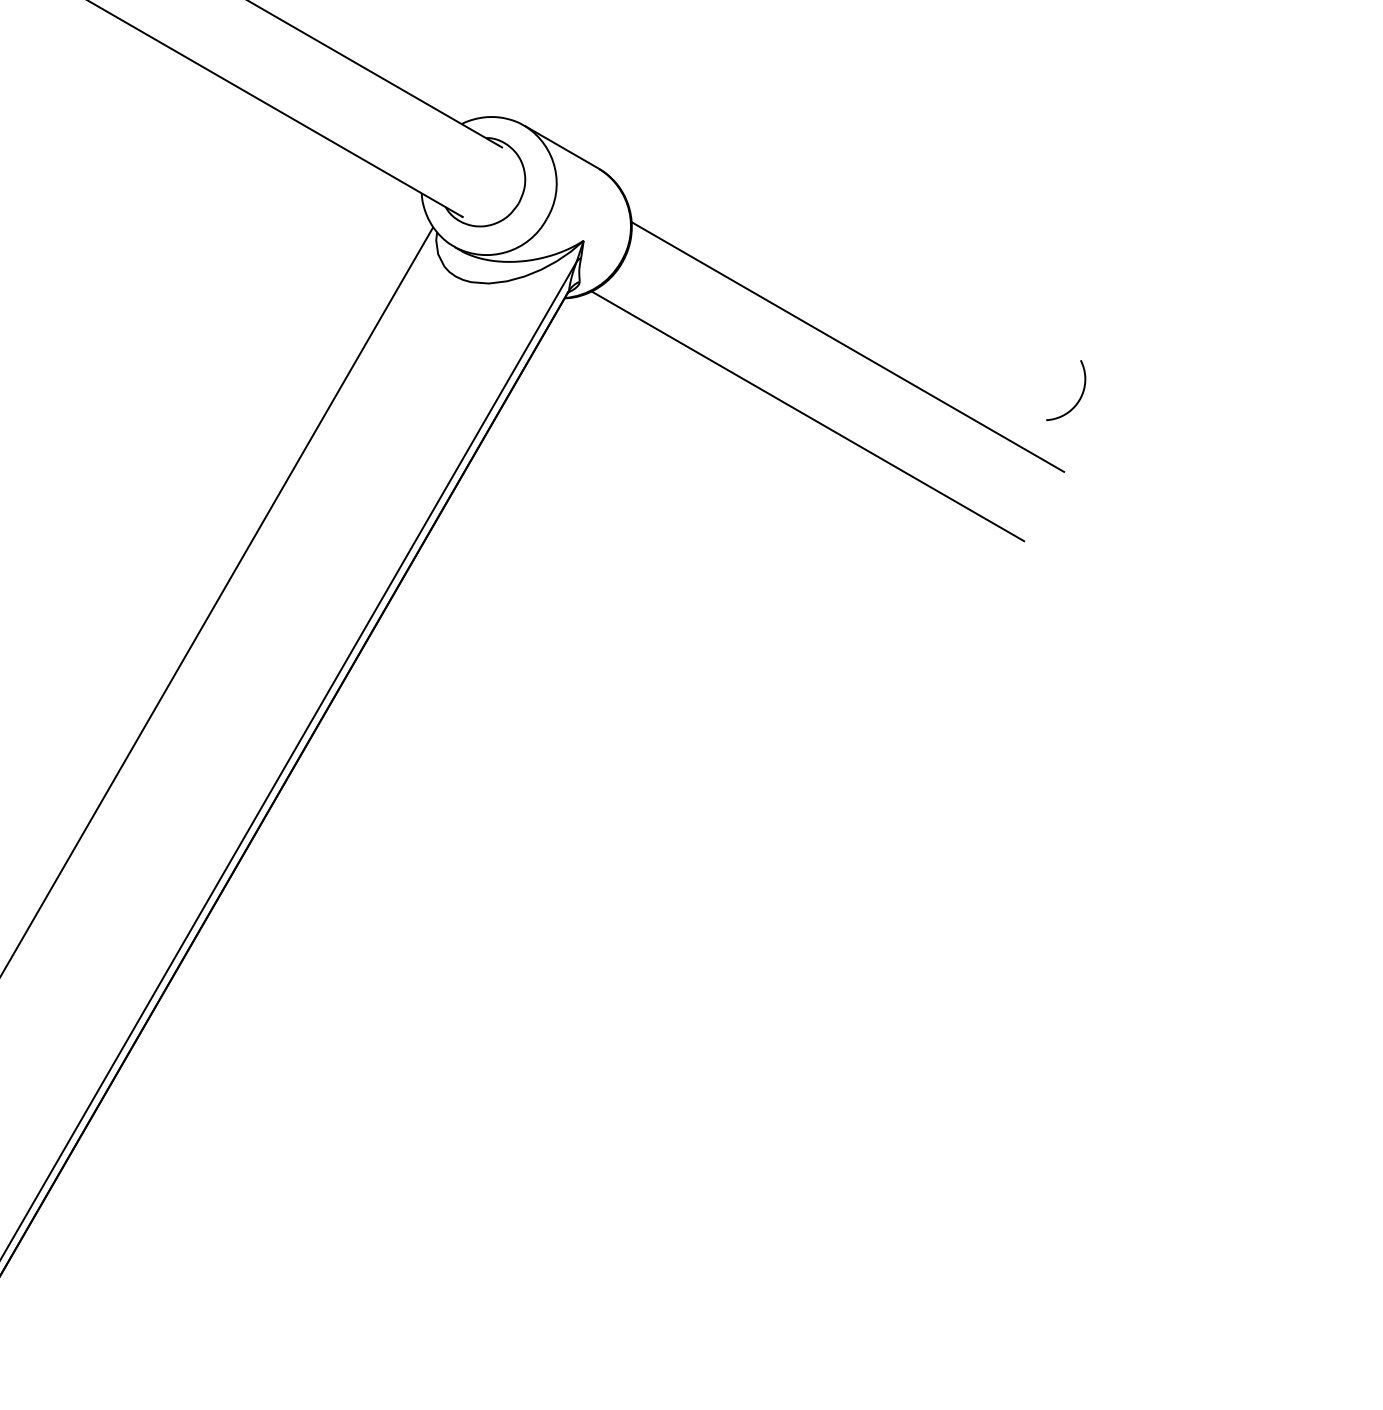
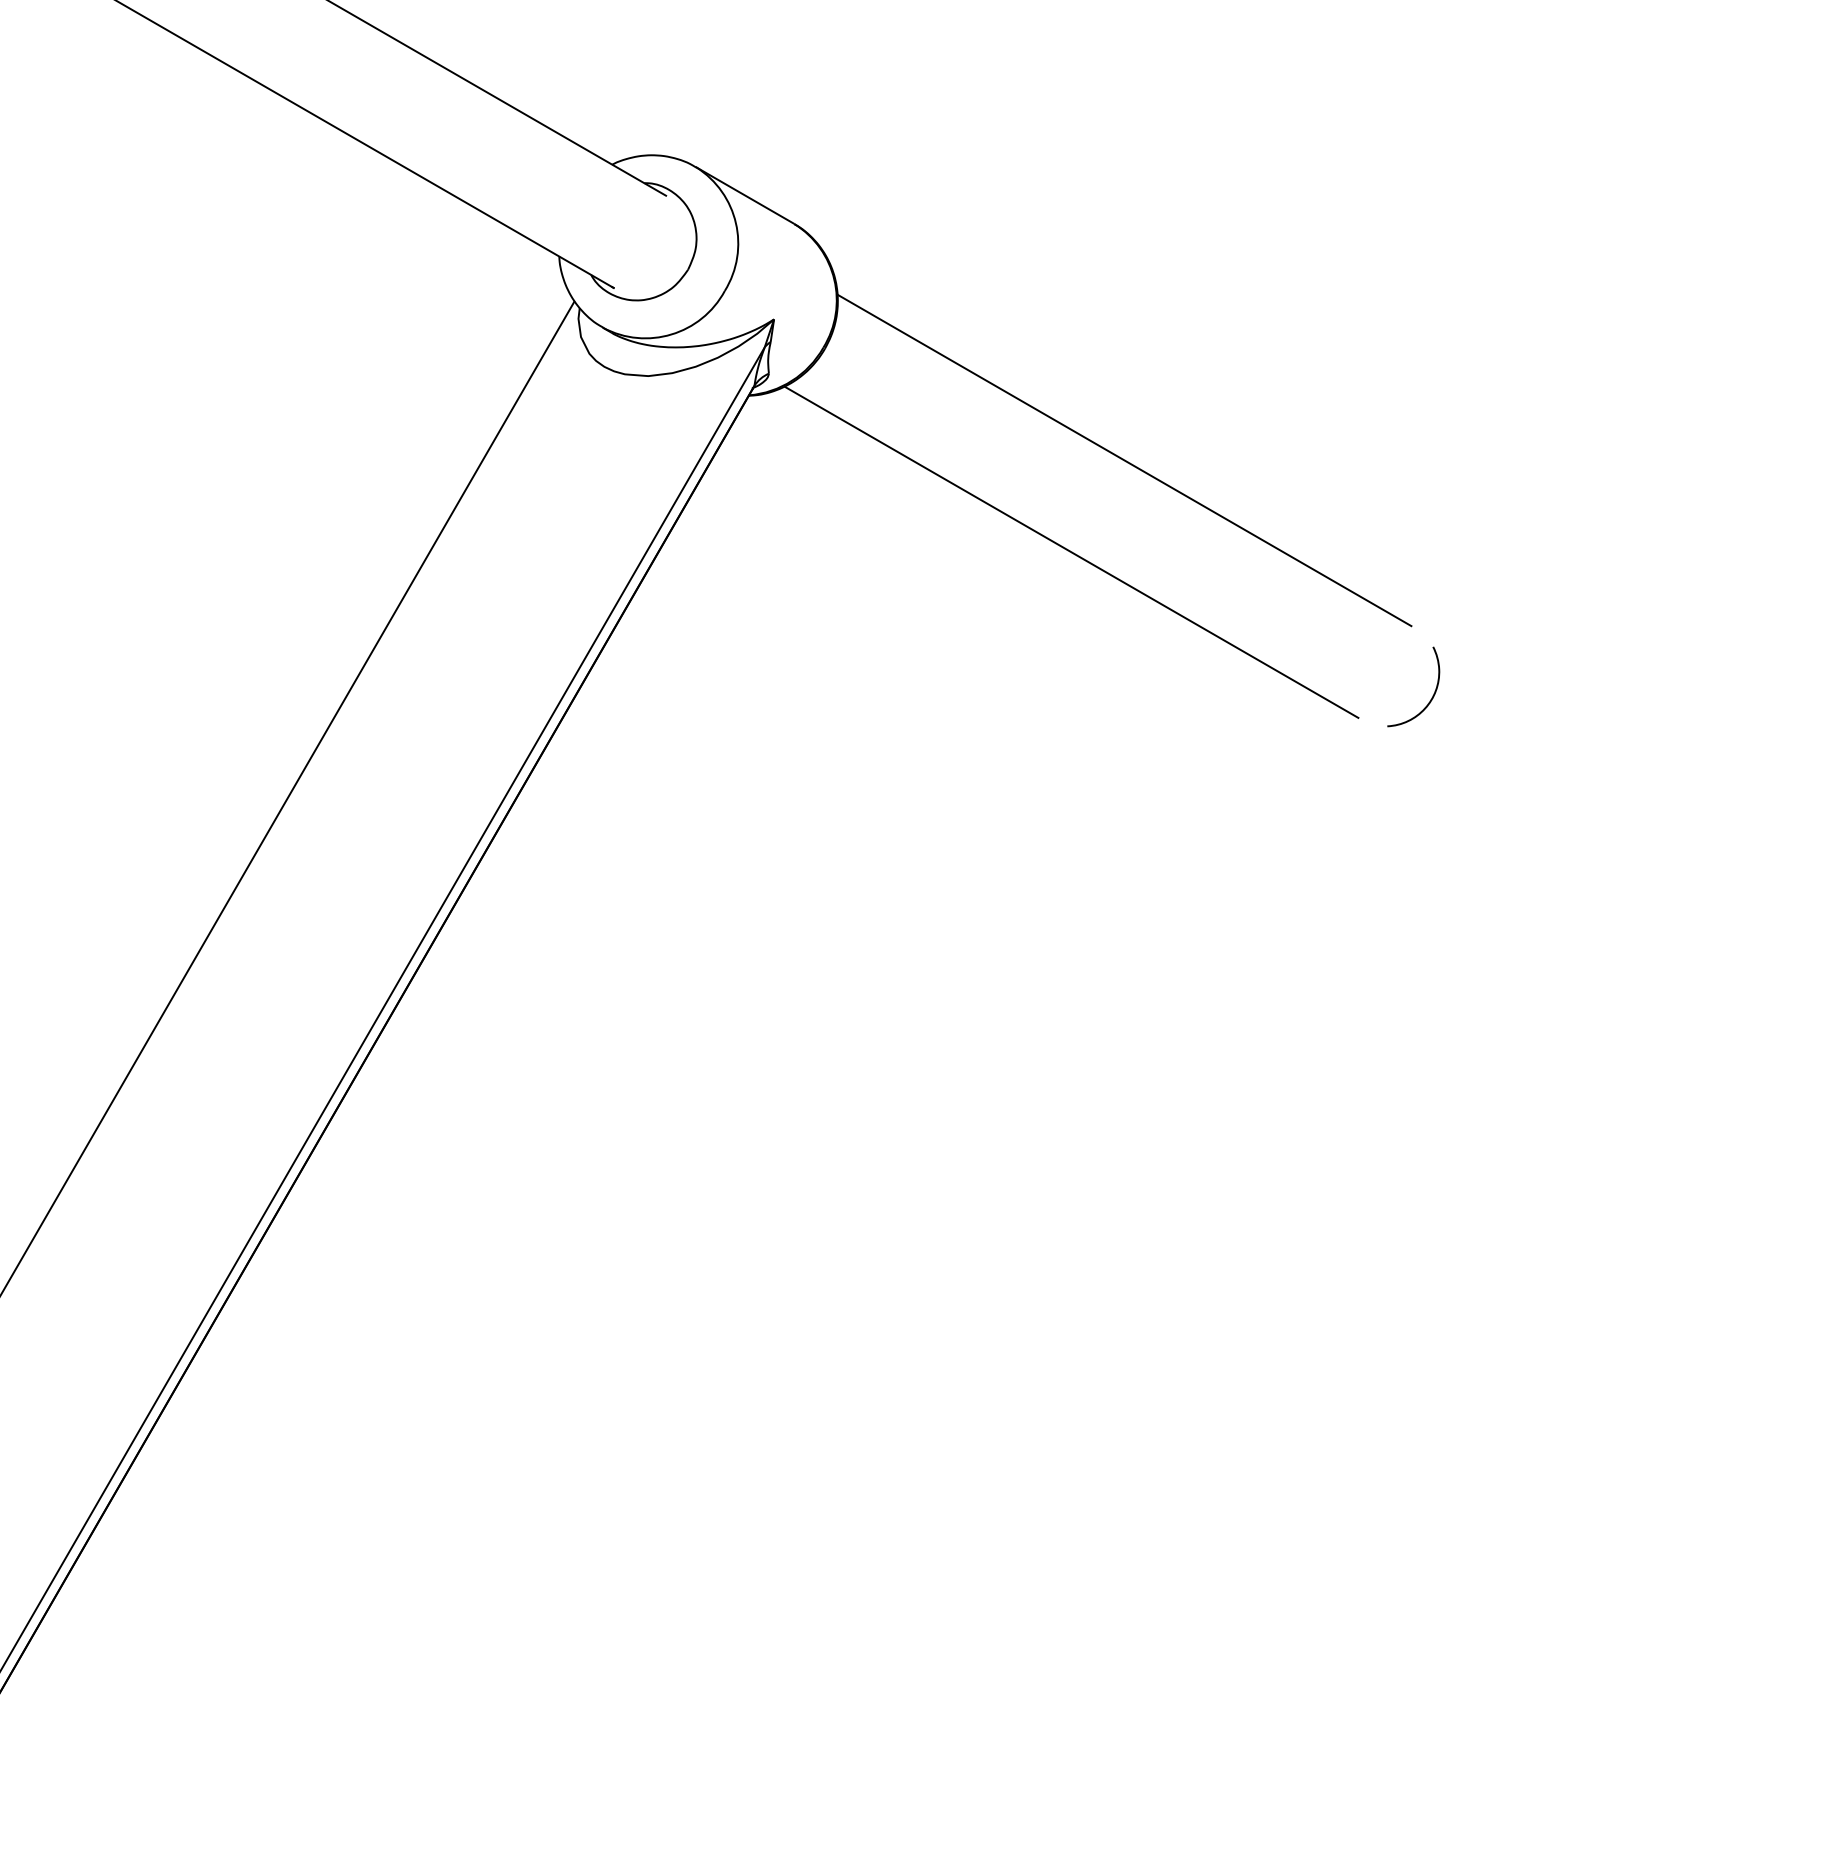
part: (1080, 396) -> (1432, 695), moved

